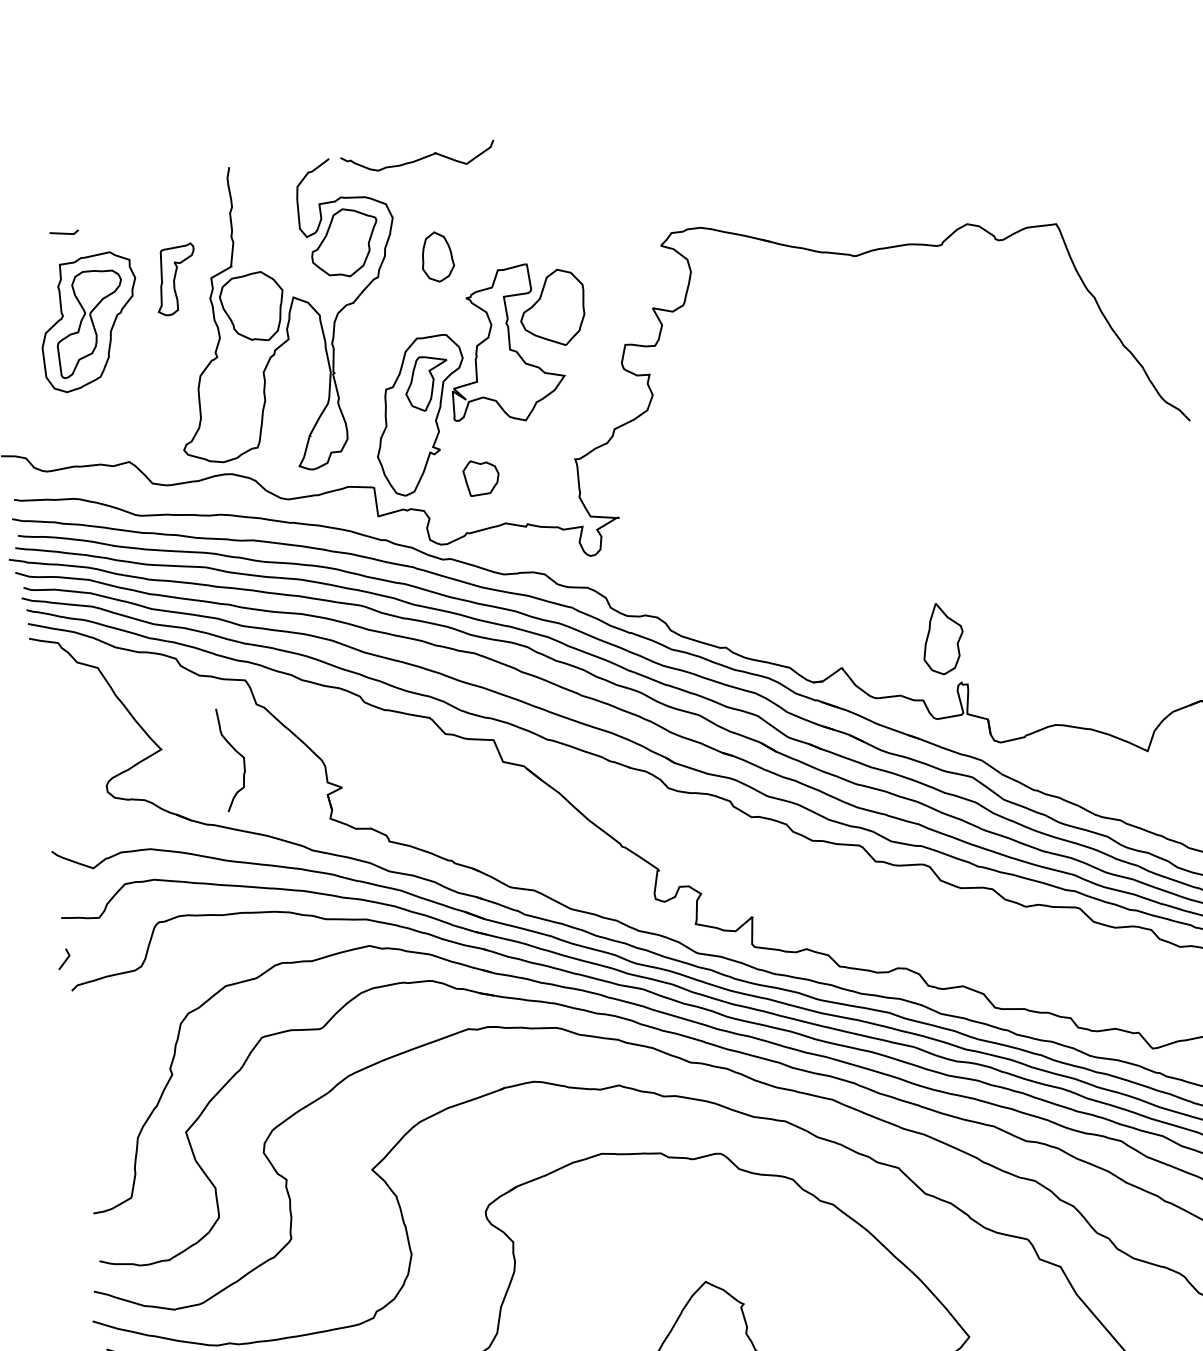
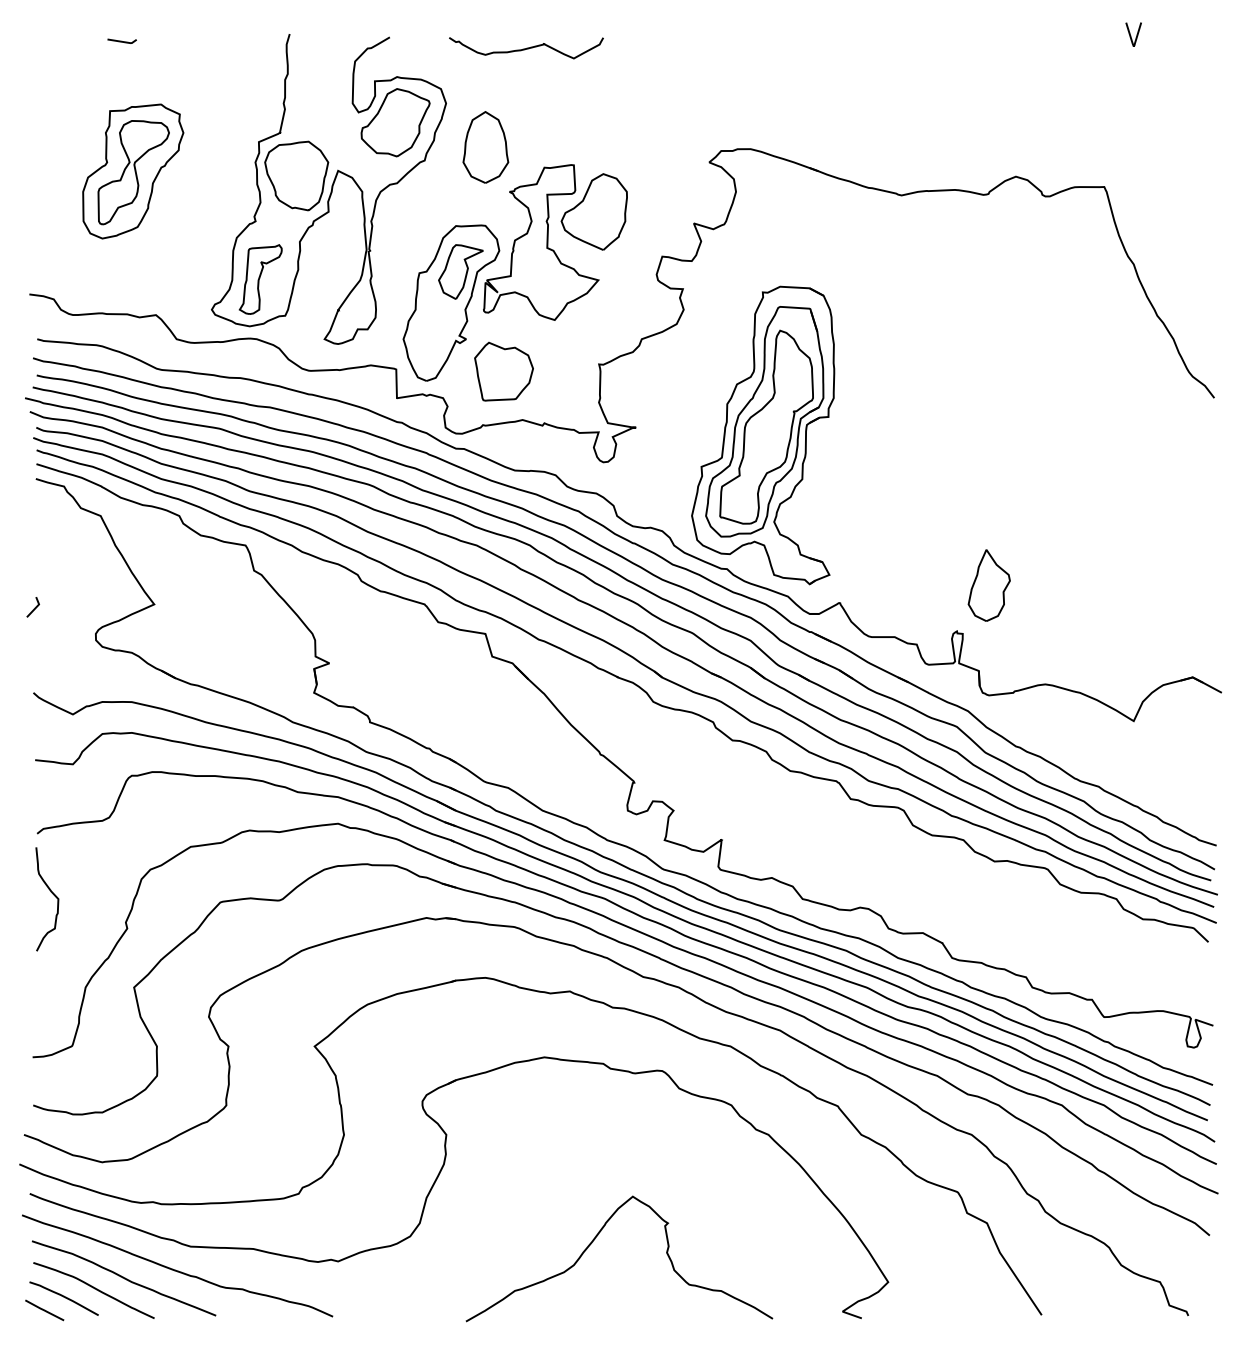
curve: (1065, 70) -> (1131, 35), added
curve: (418, 159) -> (526, 48), moved
line: (63, 232) -> (121, 40), moved
part: (436, 257) -> (485, 147), size x1.43
part: (175, 279) -> (260, 279), moved
part: (480, 477) -> (503, 371), size x1.67
part: (746, 510) -> (763, 435), added
part: (941, 638) -> (988, 585), moved
curve: (237, 753) -> (52, 894), moved
line: (64, 960) -> (33, 608), moved

